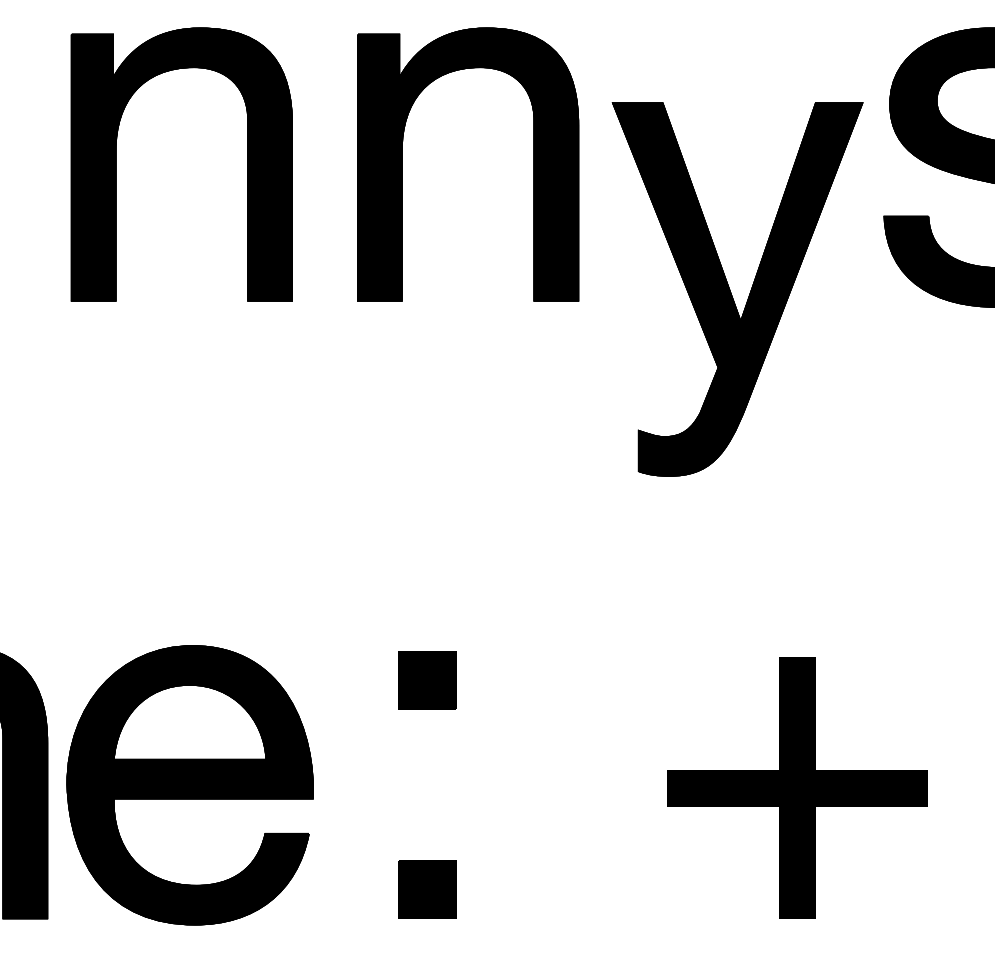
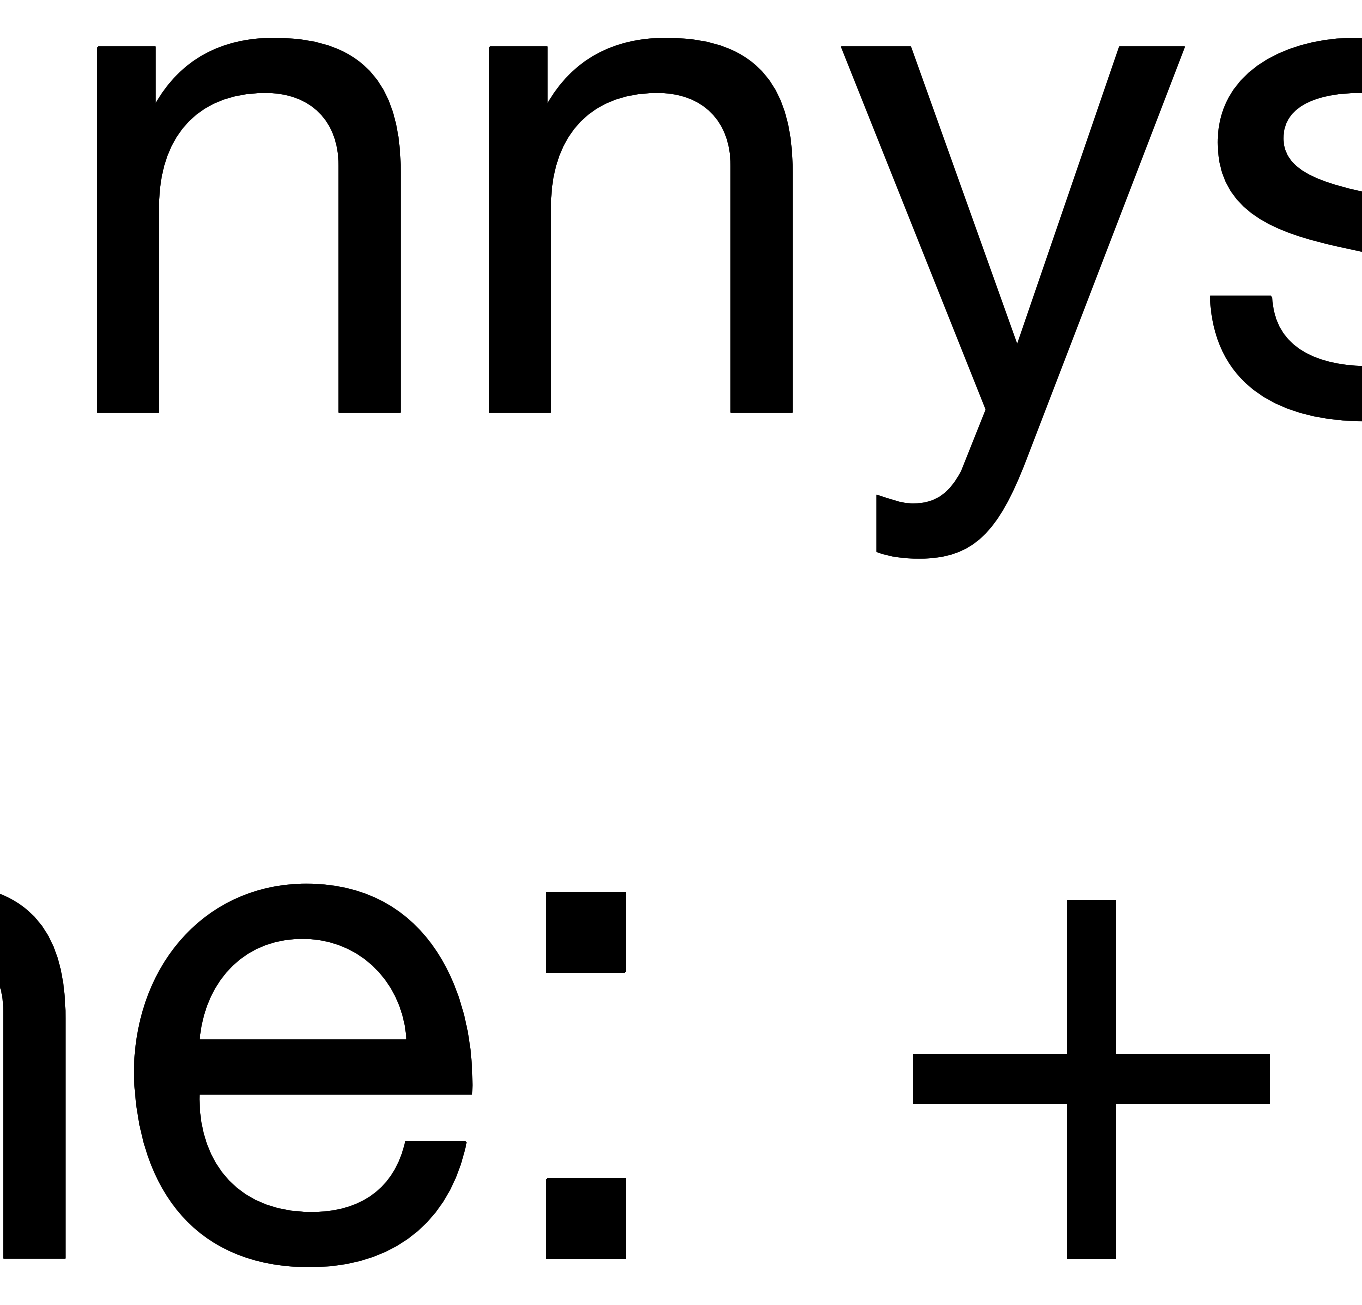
part: (731, 293) -> (1004, 307), moved
part: (190, 784) -> (303, 1074), moved

